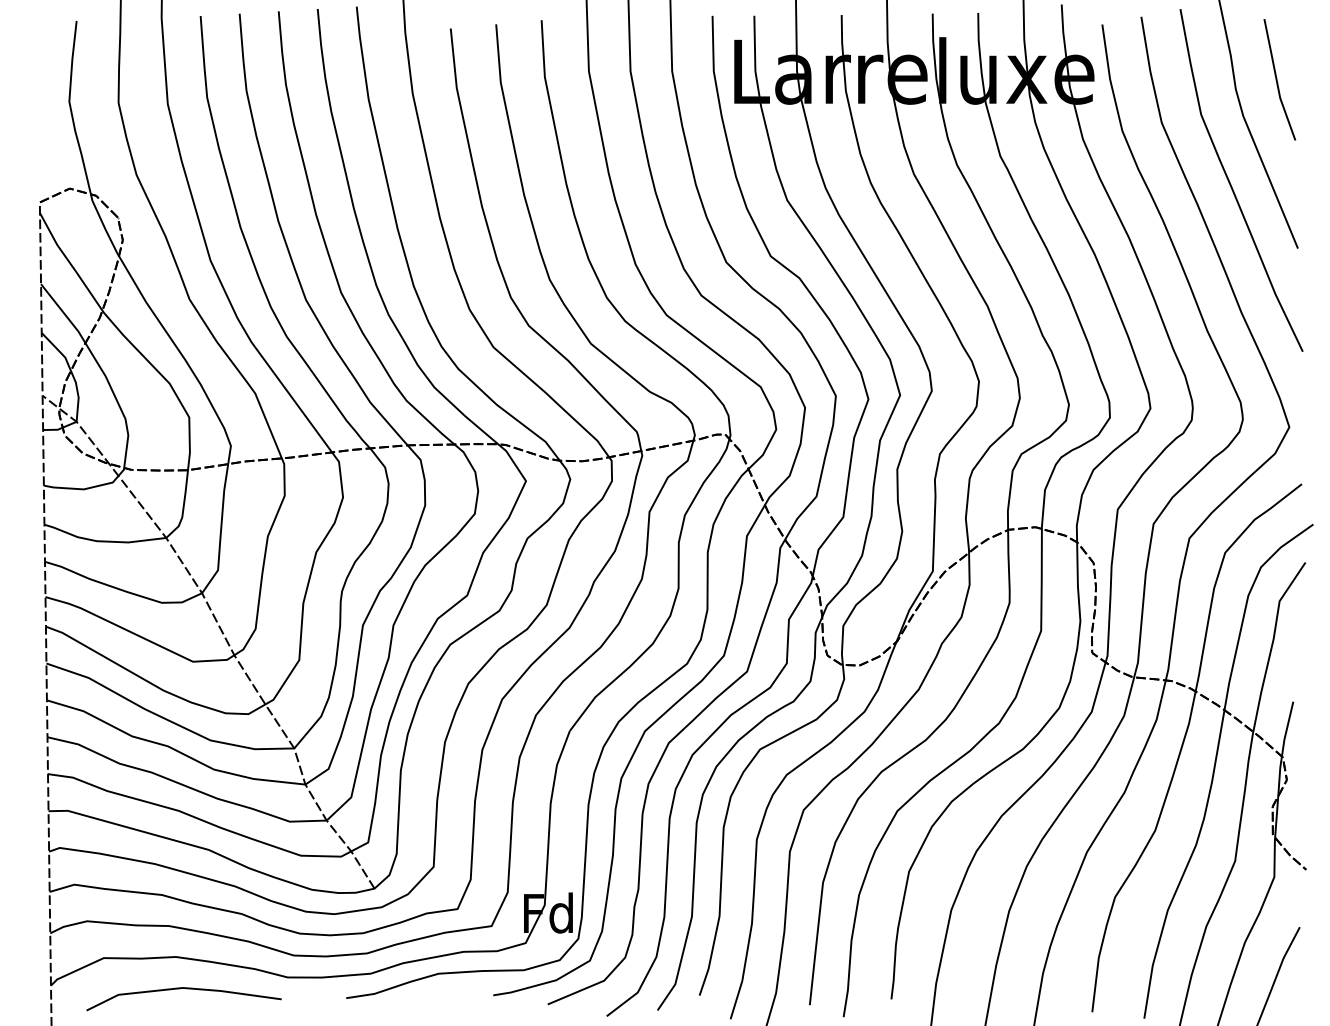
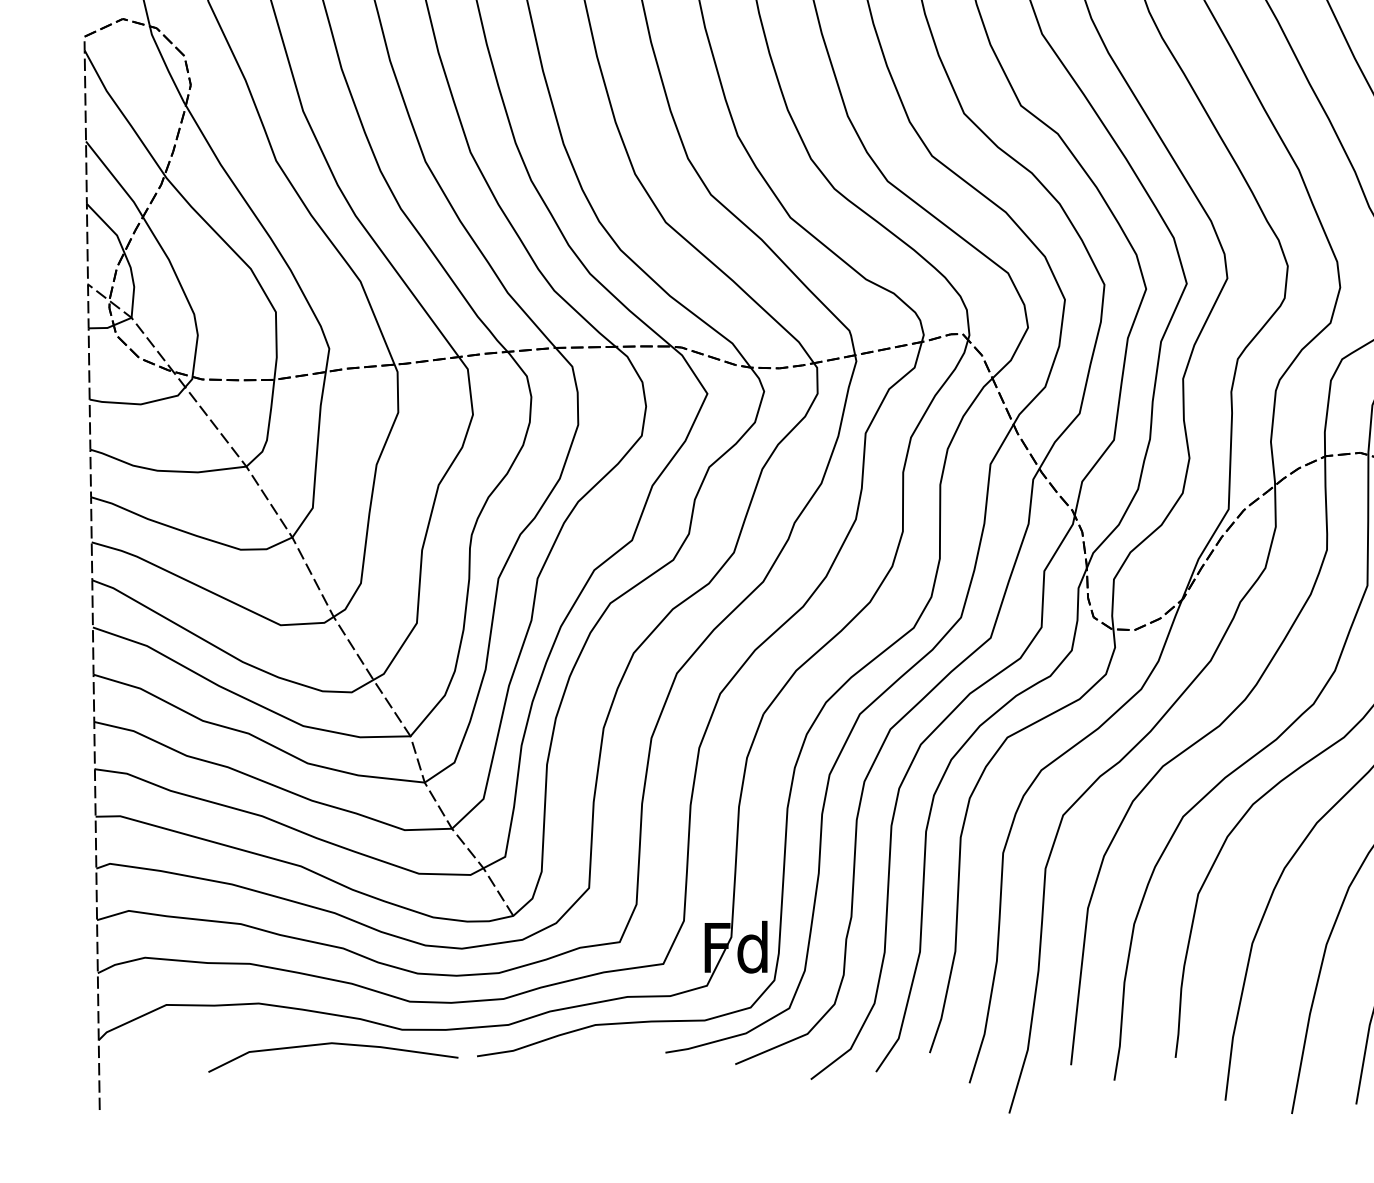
line: (185, 989) -> (335, 1045), moved

